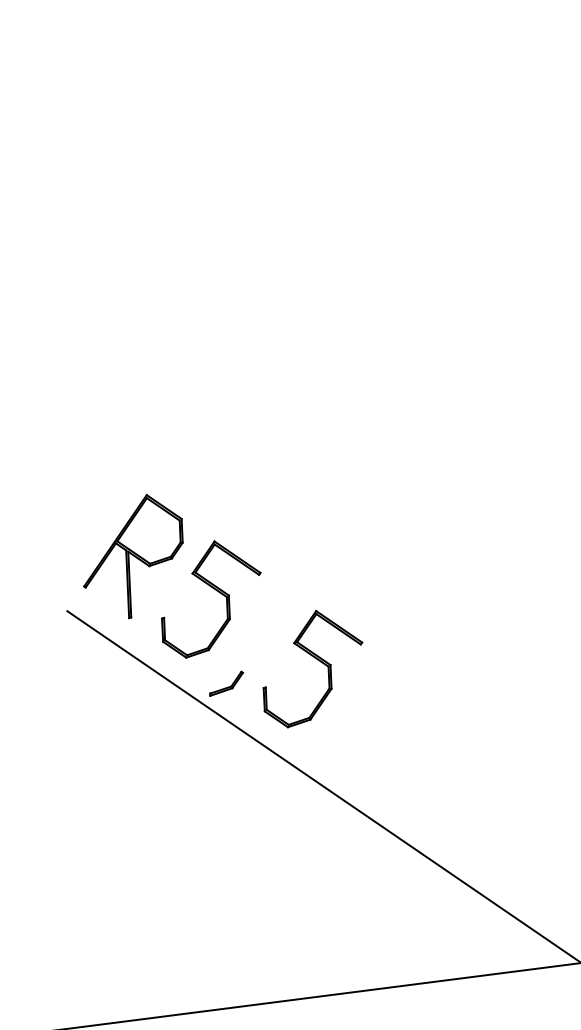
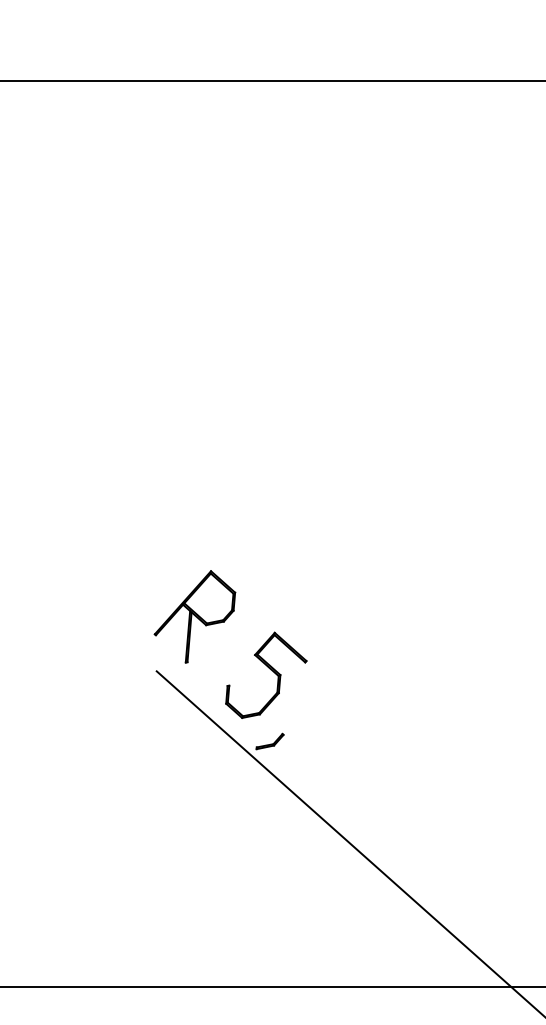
part: (132, 556) -> (194, 616), moved
part: (316, 660) -> (340, 732), removed

